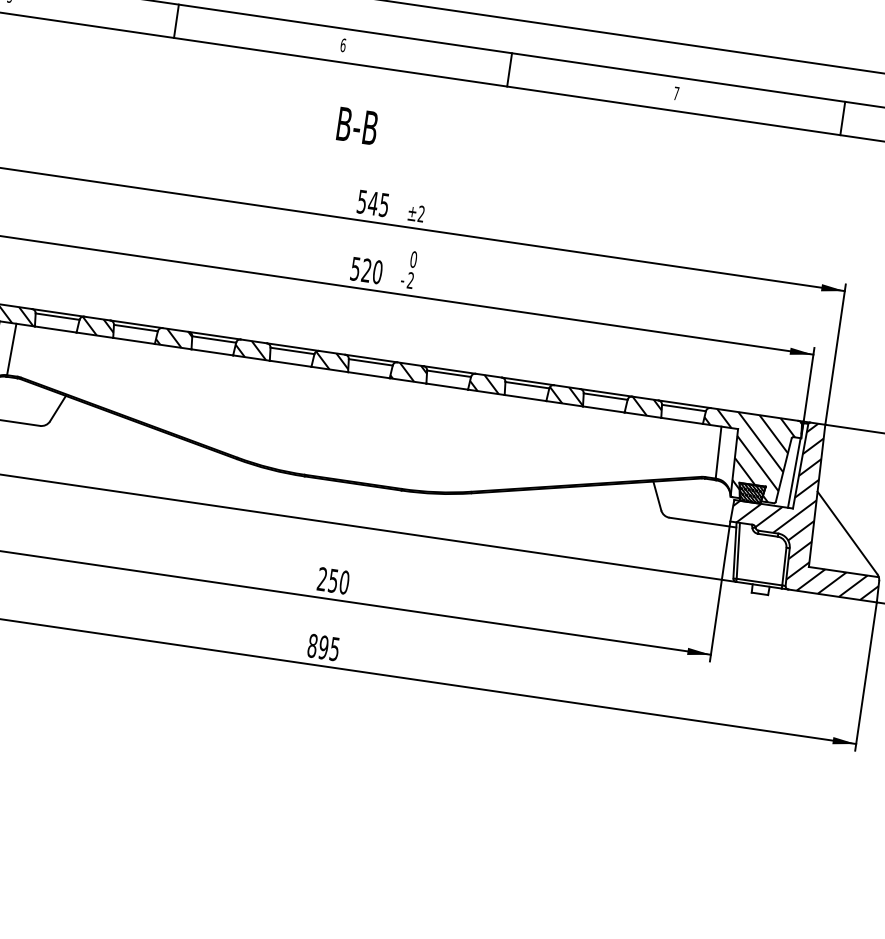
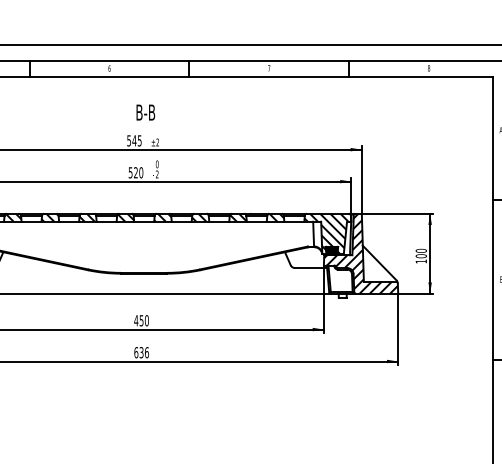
text: (356, 125) -> (145, 112), moved
text: (322, 578) -> (136, 320), 250 -> 450
text: (323, 647) -> (141, 352), 895 -> 636

